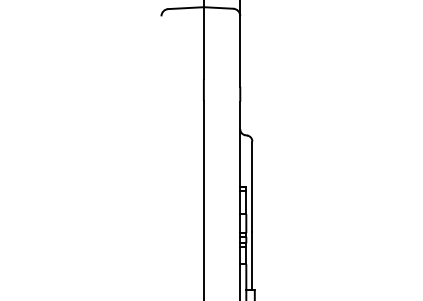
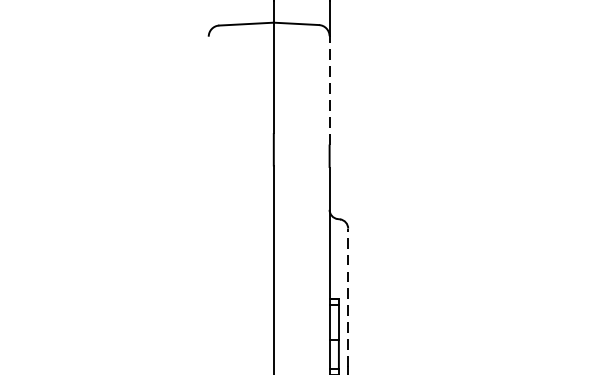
line: (240, 50) -> (329, 89), solid -> dashed
line: (252, 186) -> (348, 297), solid -> dashed

